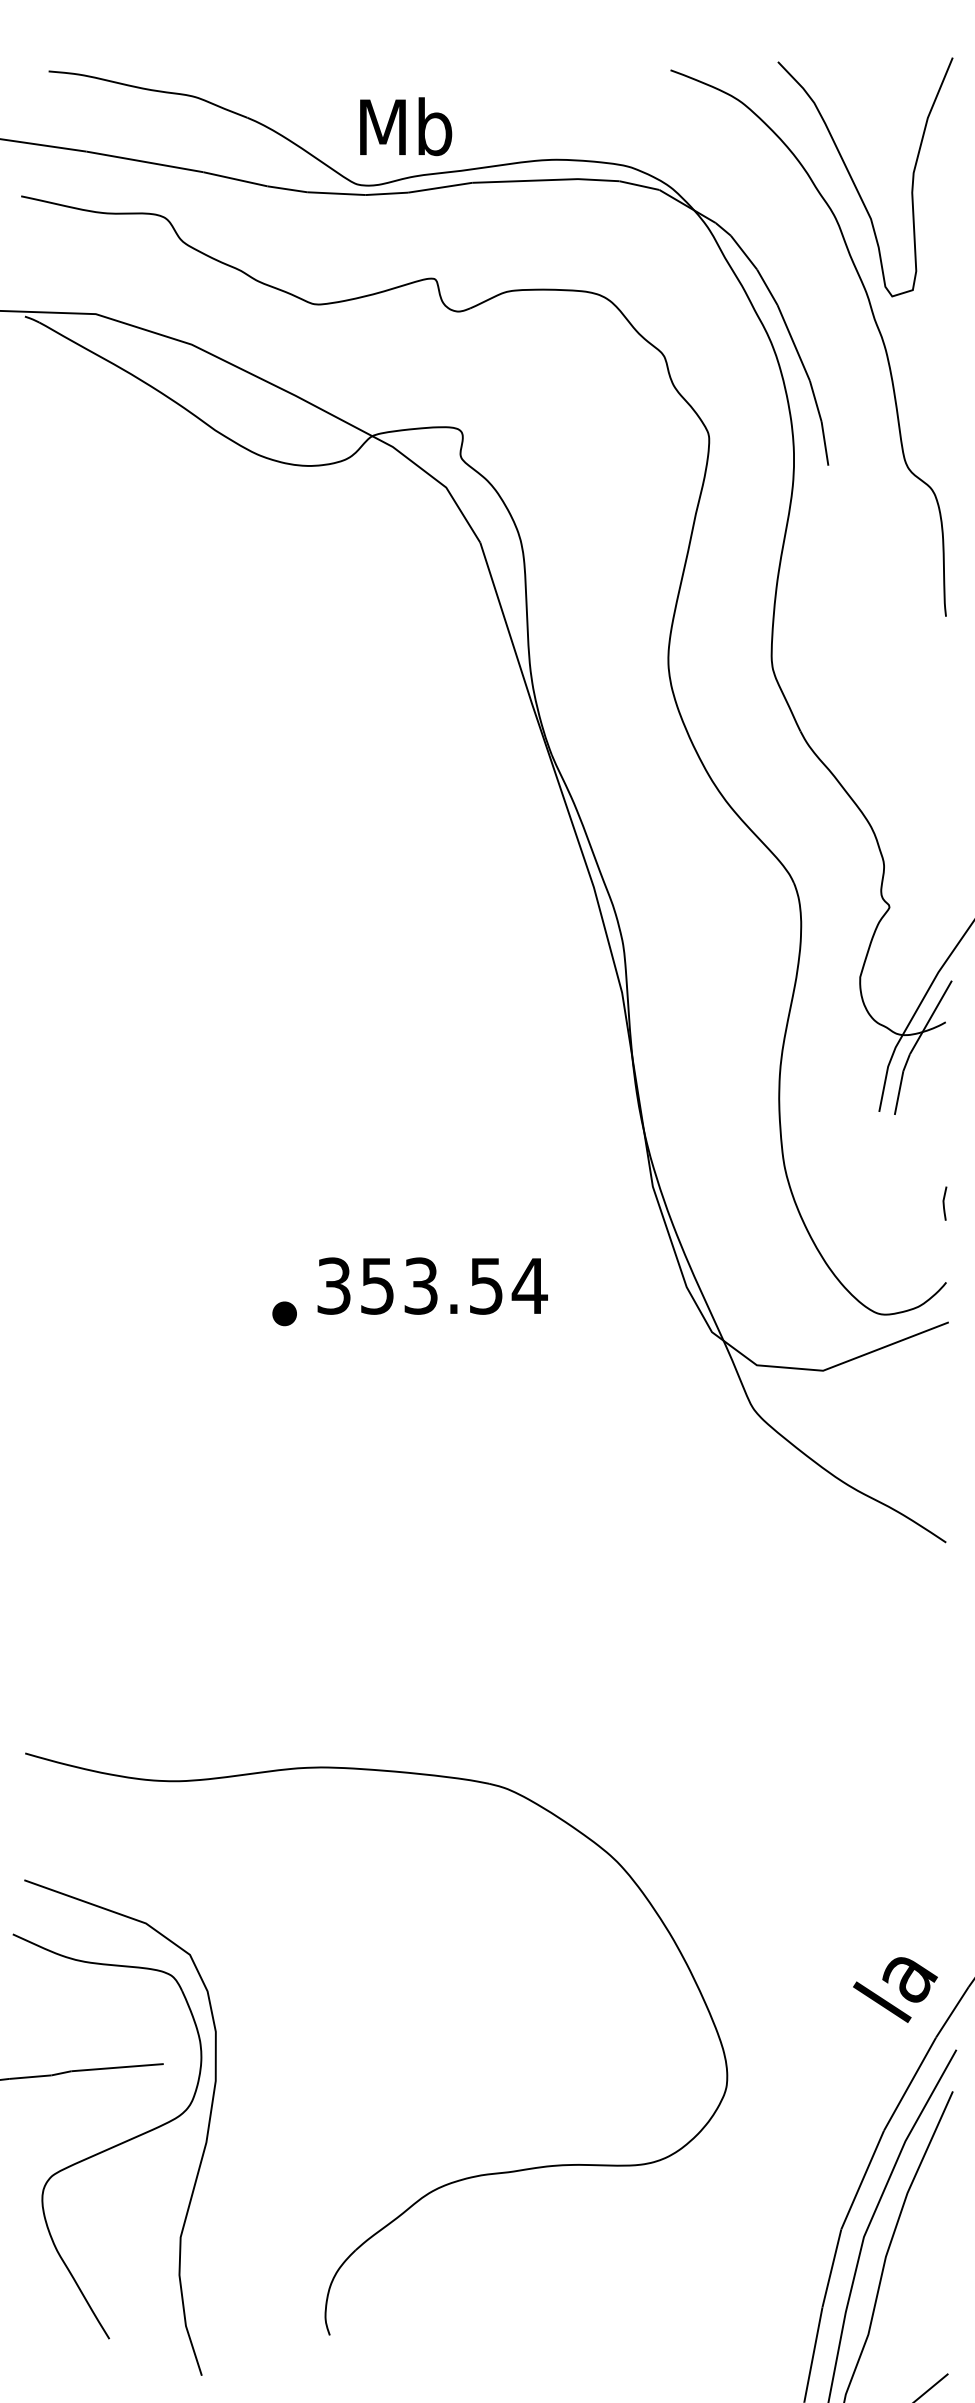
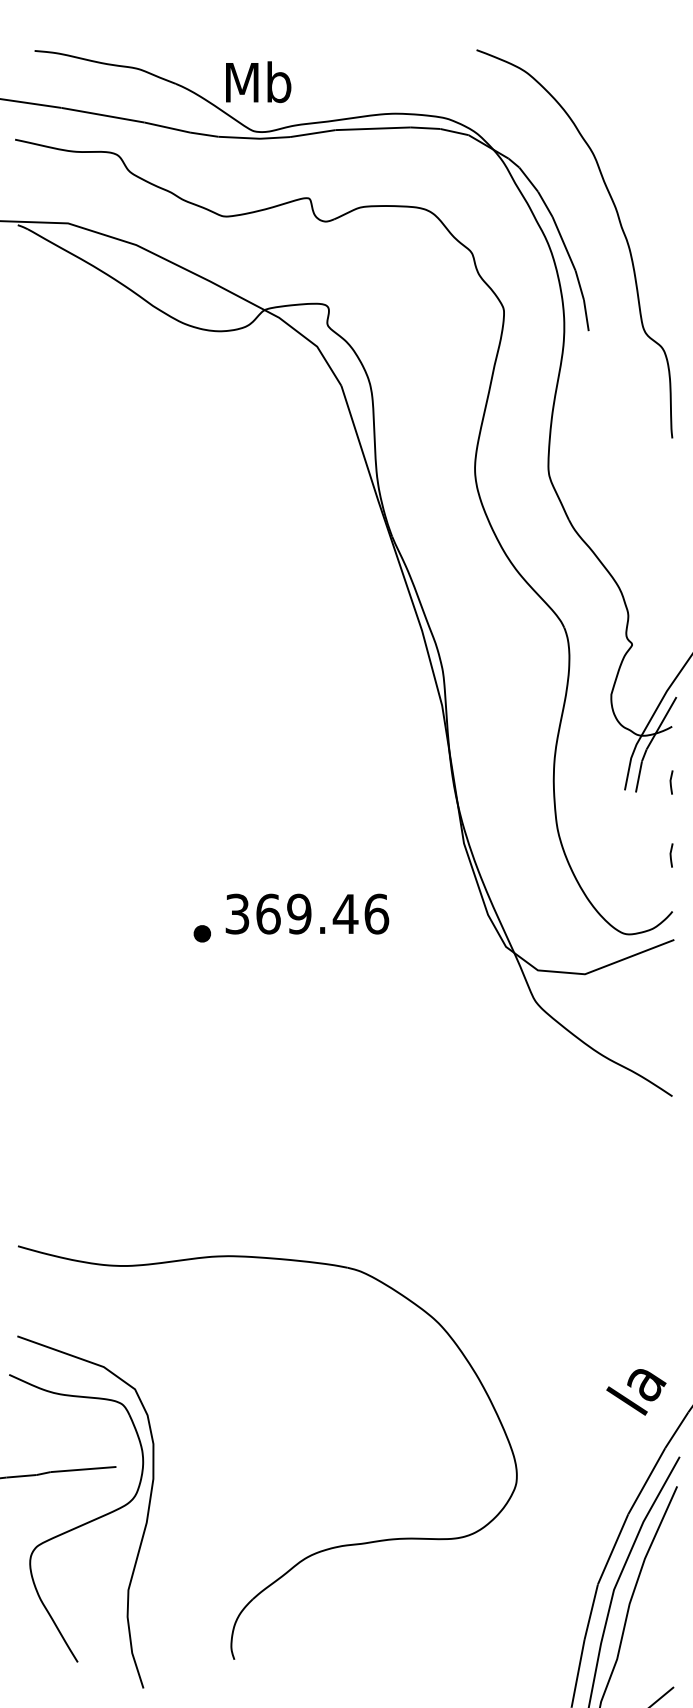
text: (405, 127) -> (258, 82), moved
curve: (854, 181) -> (607, 129), removed
line: (944, 1100) -> (671, 782), added
text: (453, 1285) -> (322, 913), 353.54 -> 369.46
text: (895, 1990) -> (636, 1392), moved

